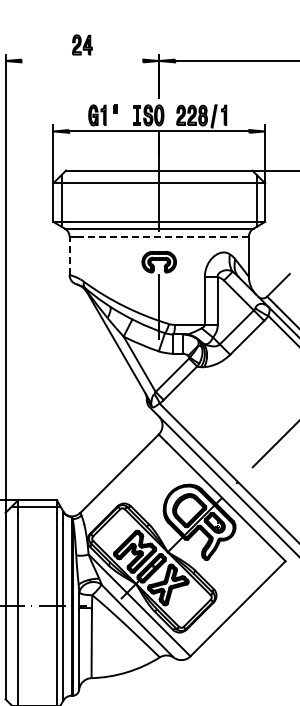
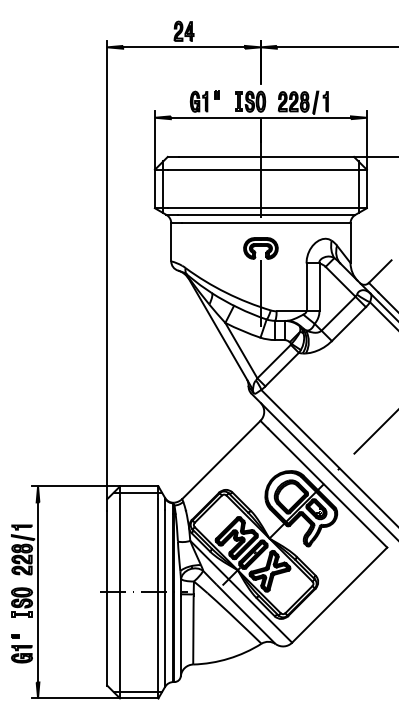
line: (81, 61) -> (183, 47), added
line: (163, 237) -> (265, 223), dashed -> solid
line: (69, 255) -> (171, 241), dashed -> solid

